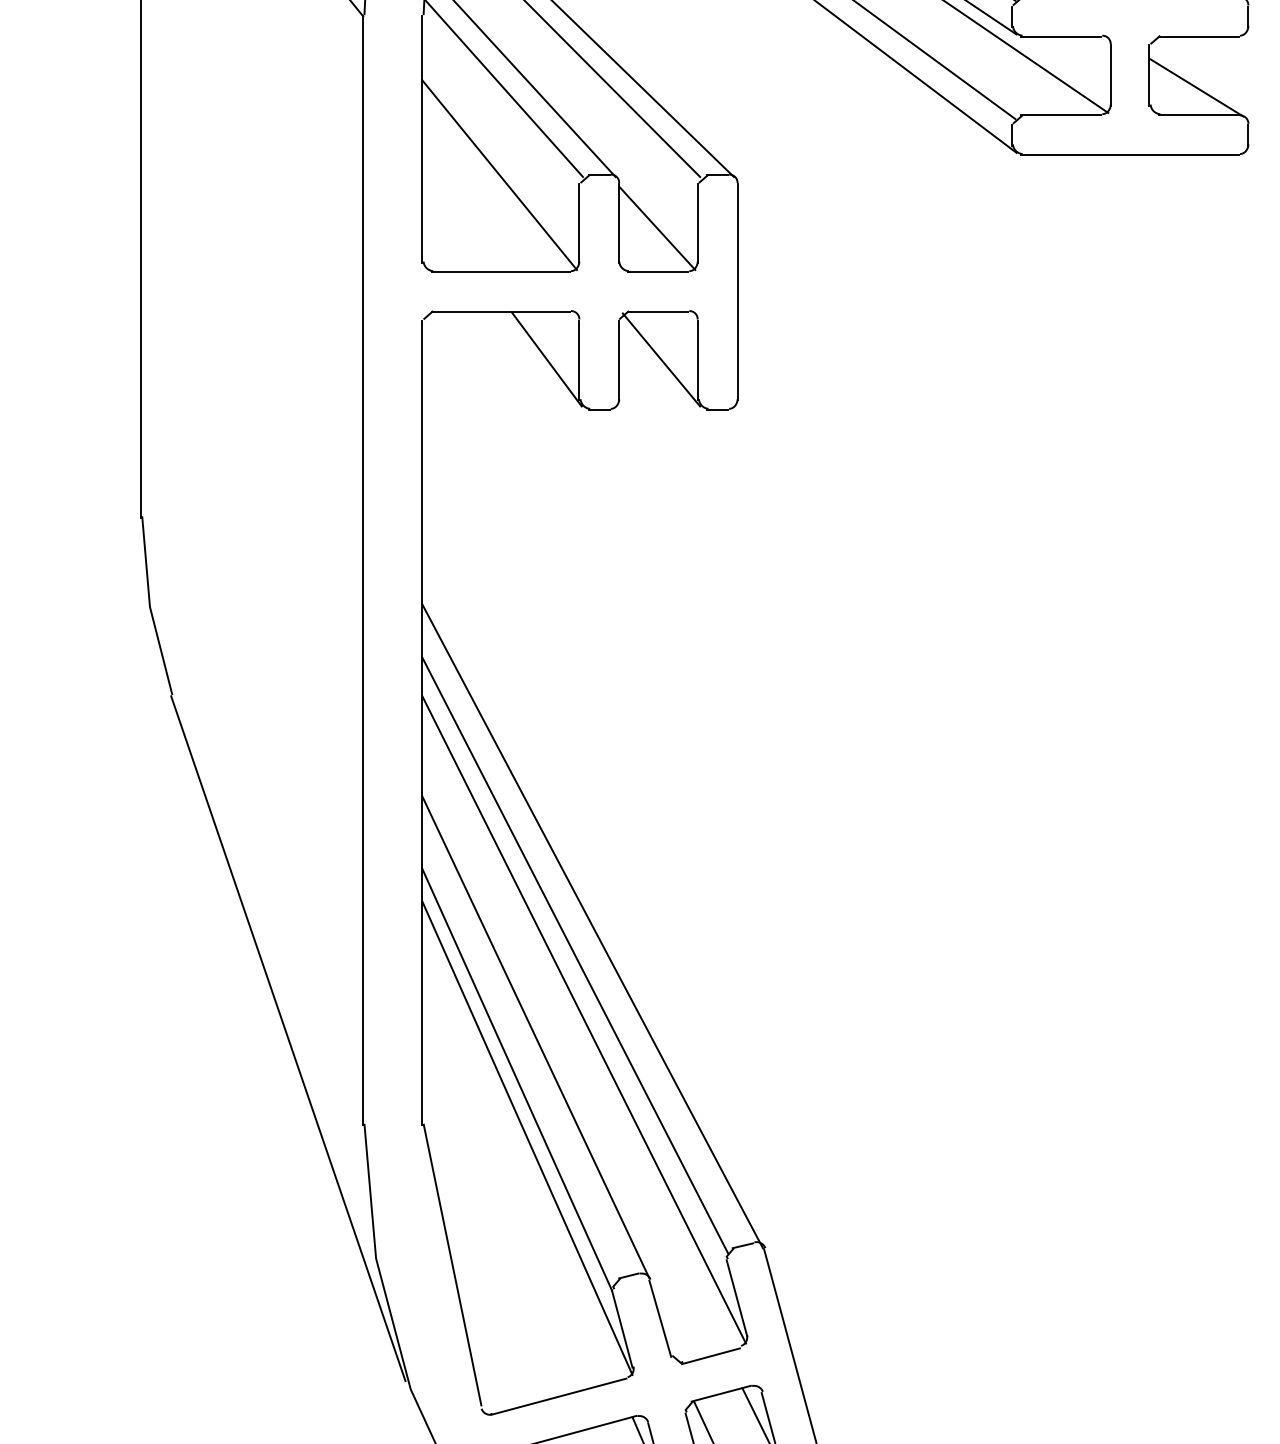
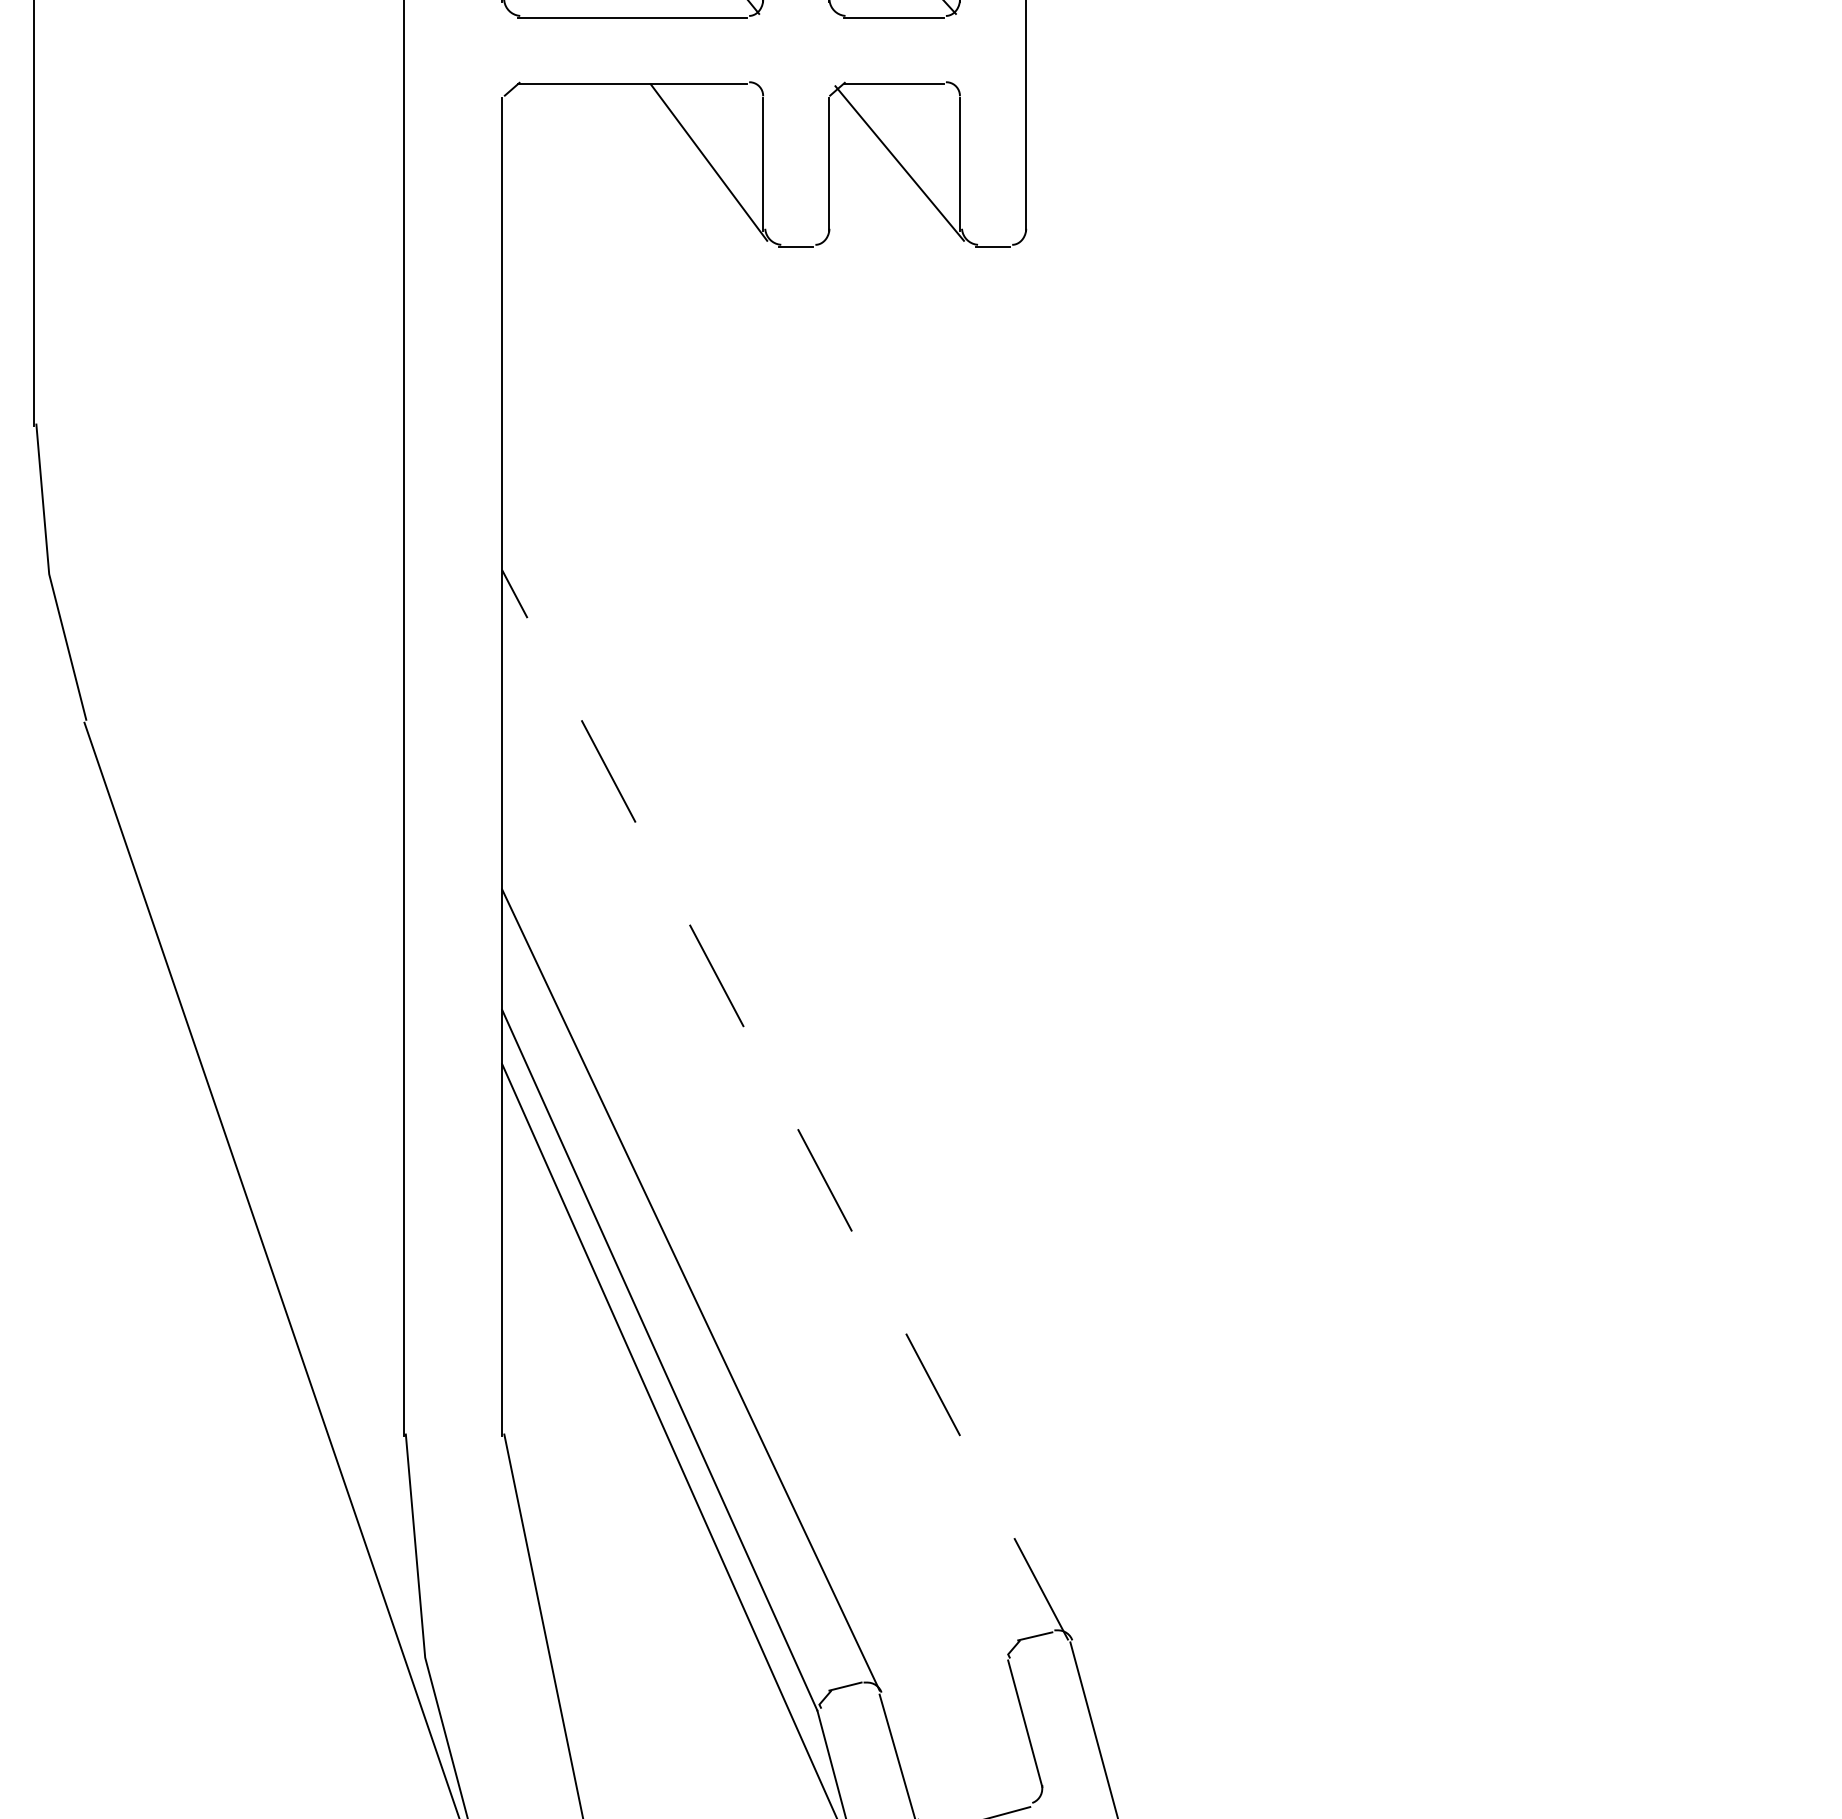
line: (592, 925) -> (785, 1103), solid -> dashed
line: (574, 955) -> (755, 1153), removed
line: (584, 1019) -> (771, 1260), removed

